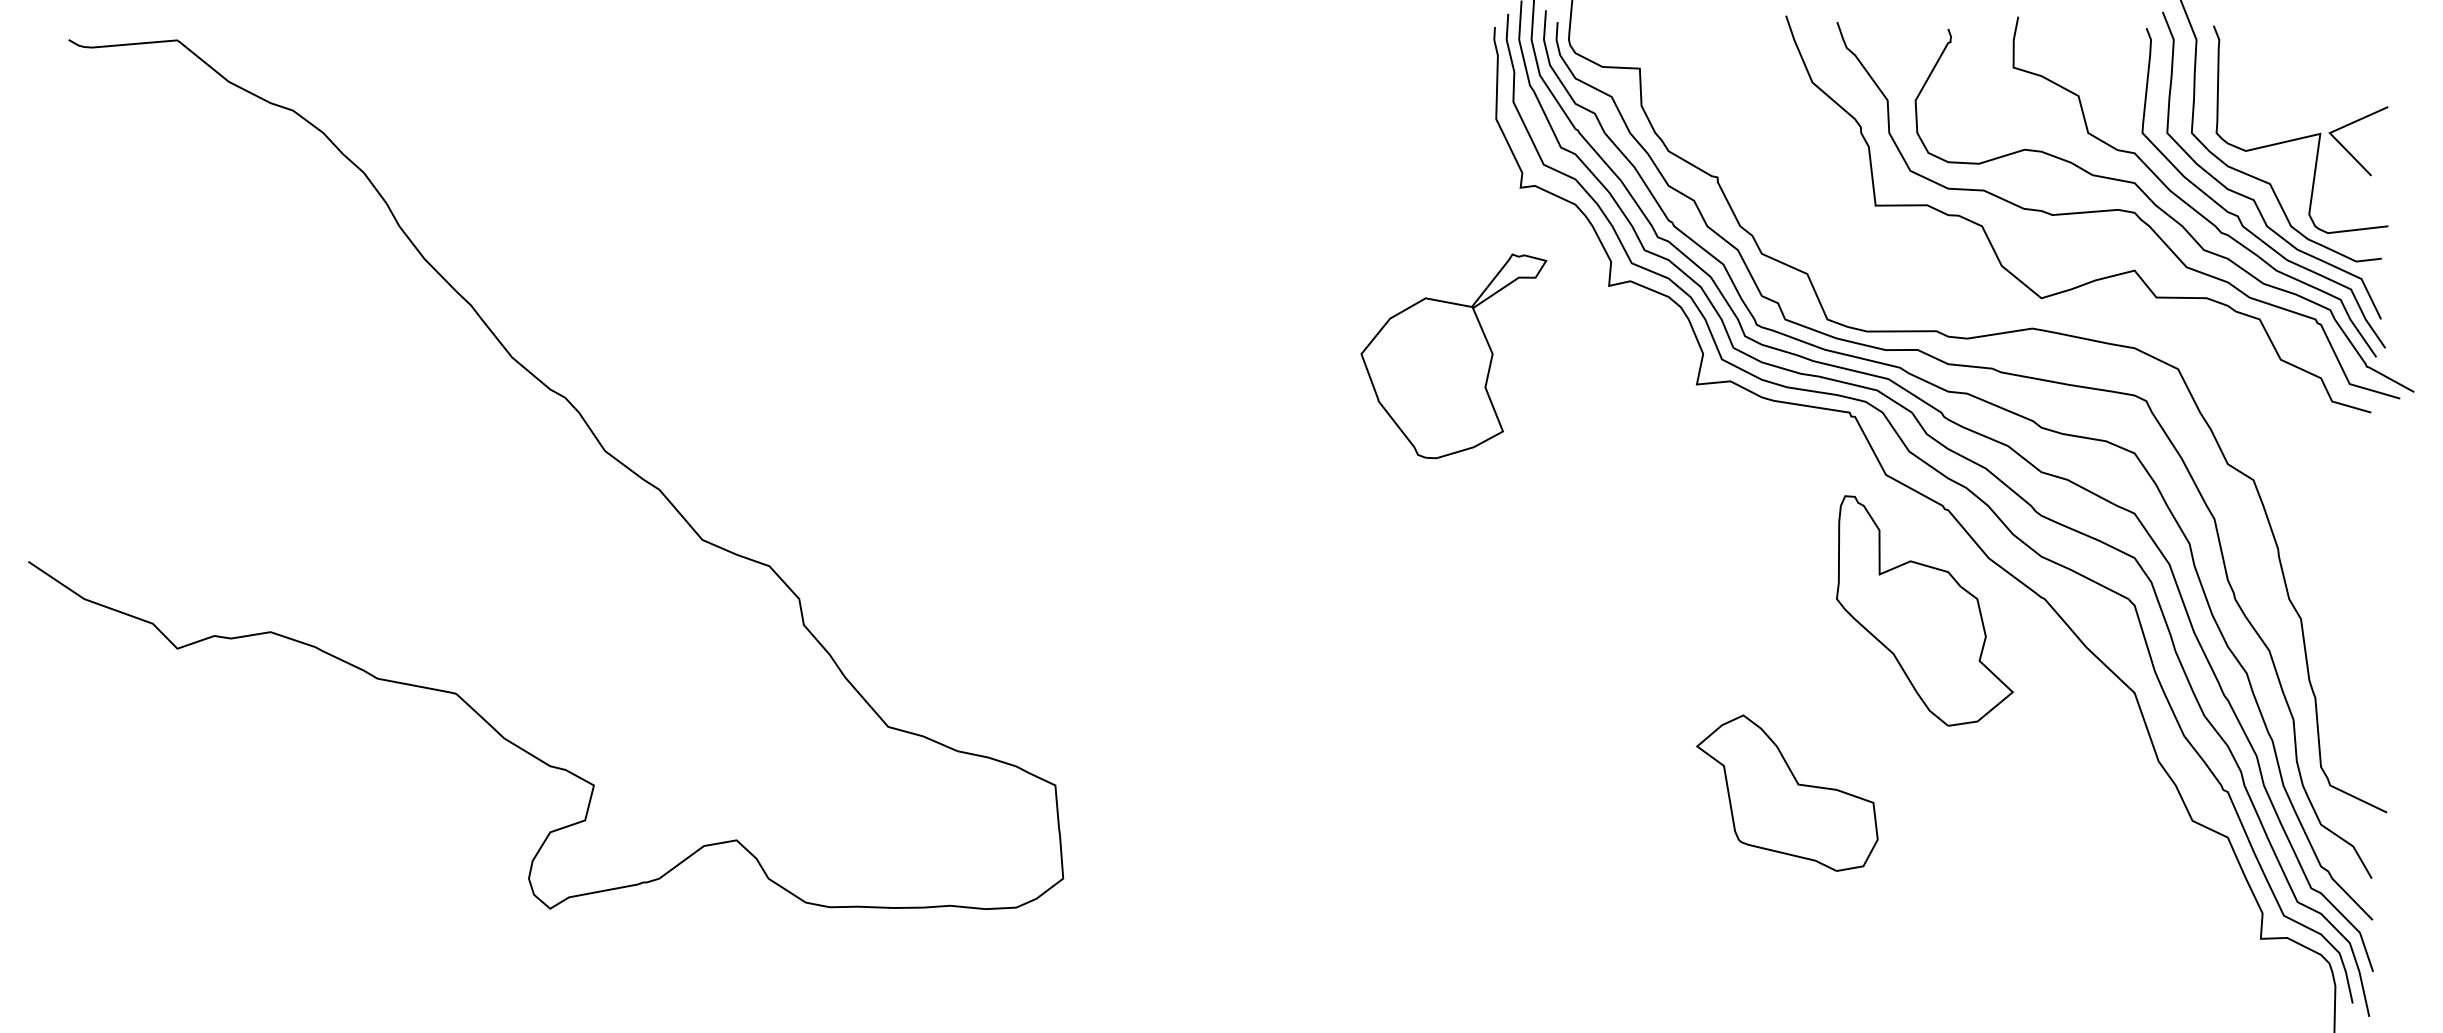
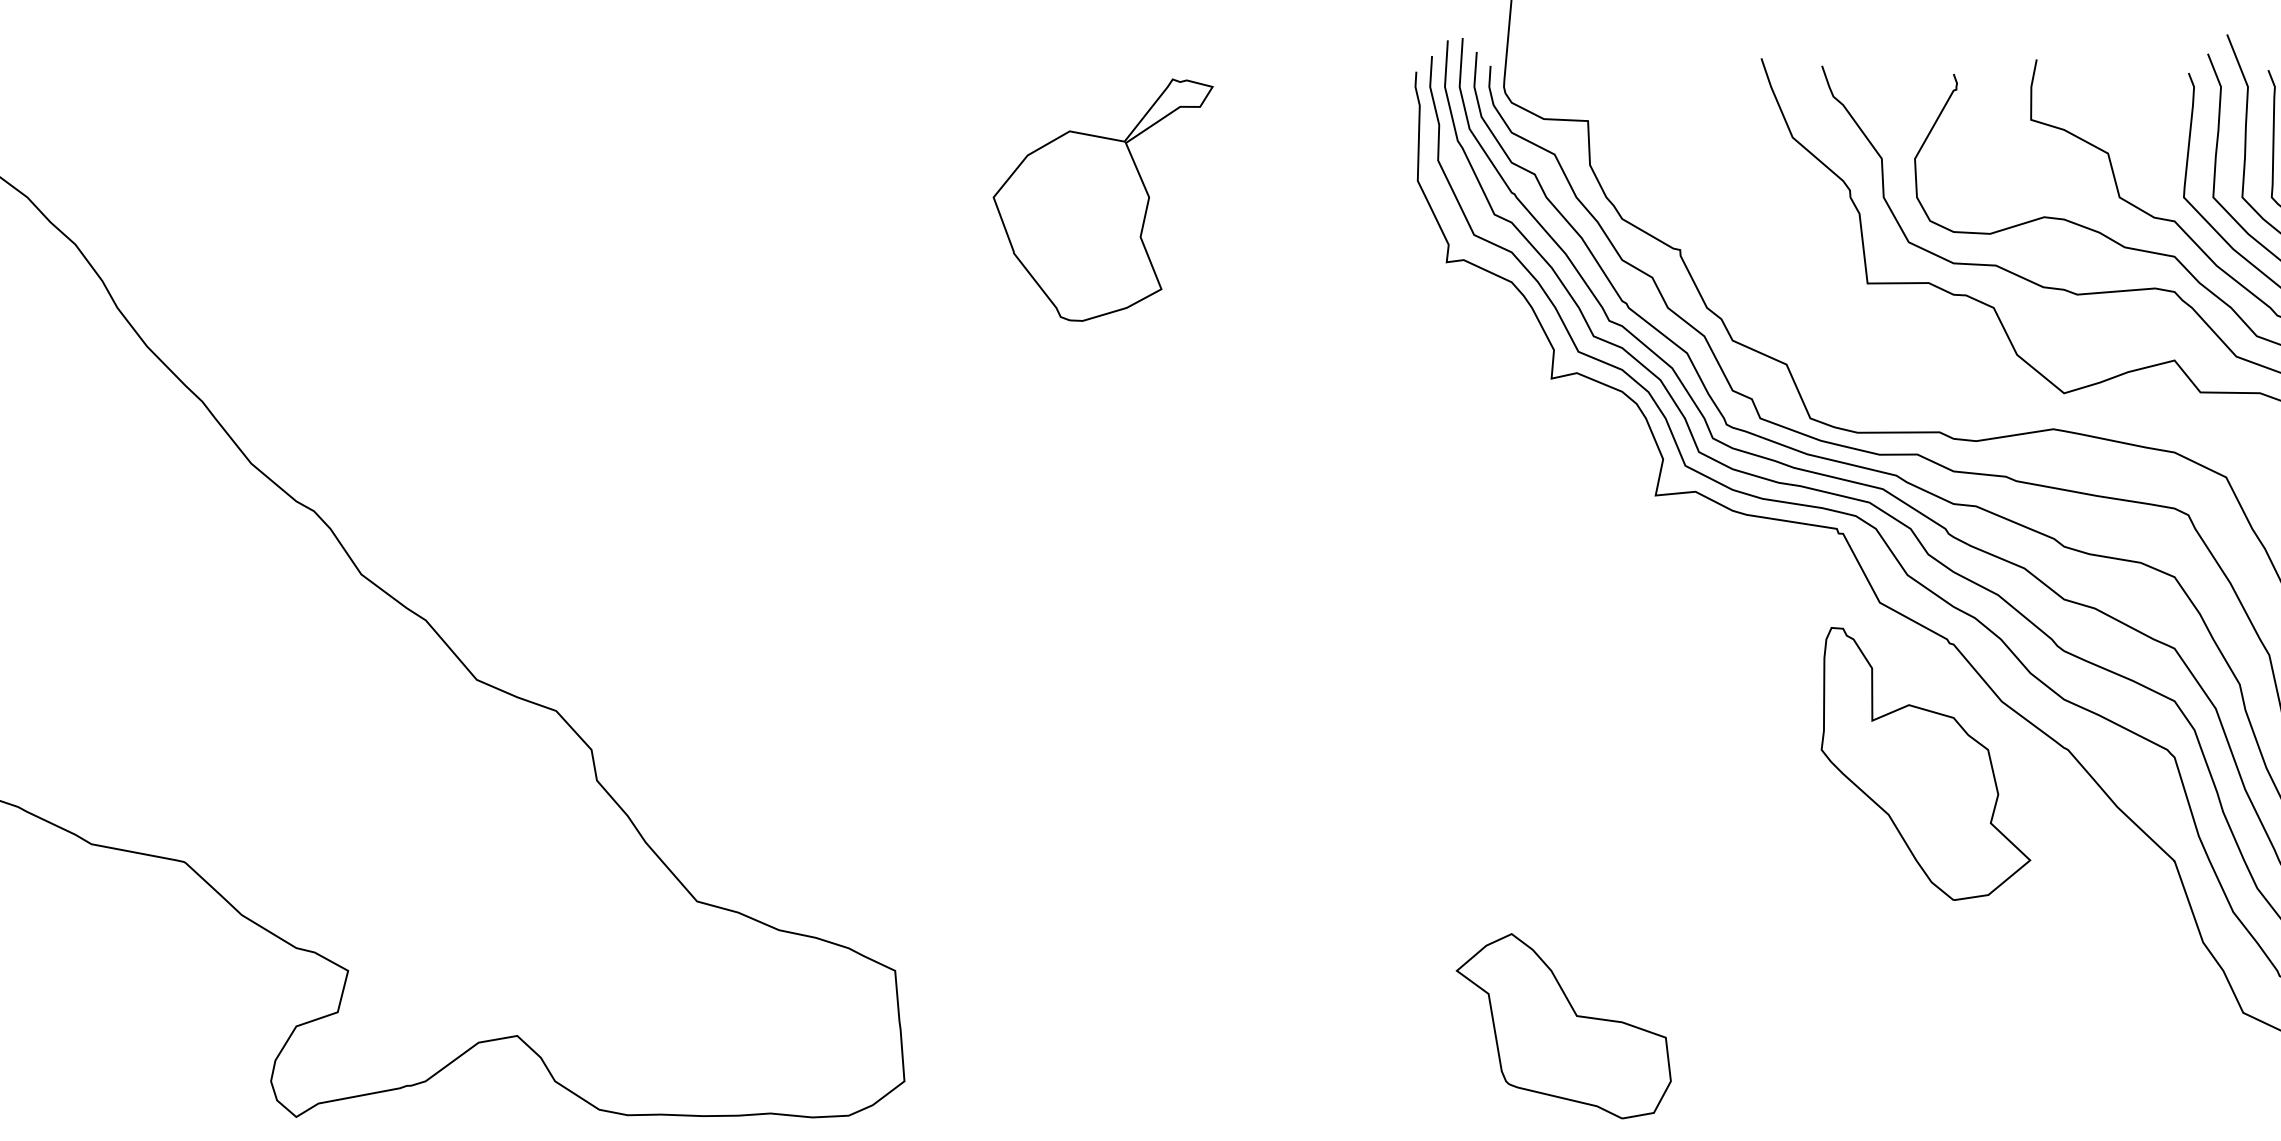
part: (1453, 356) -> (1102, 200), moved
part: (1787, 792) -> (1563, 1025), moved

